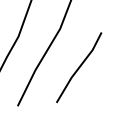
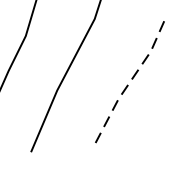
line: (78, 68) -> (128, 83), solid -> dashed

